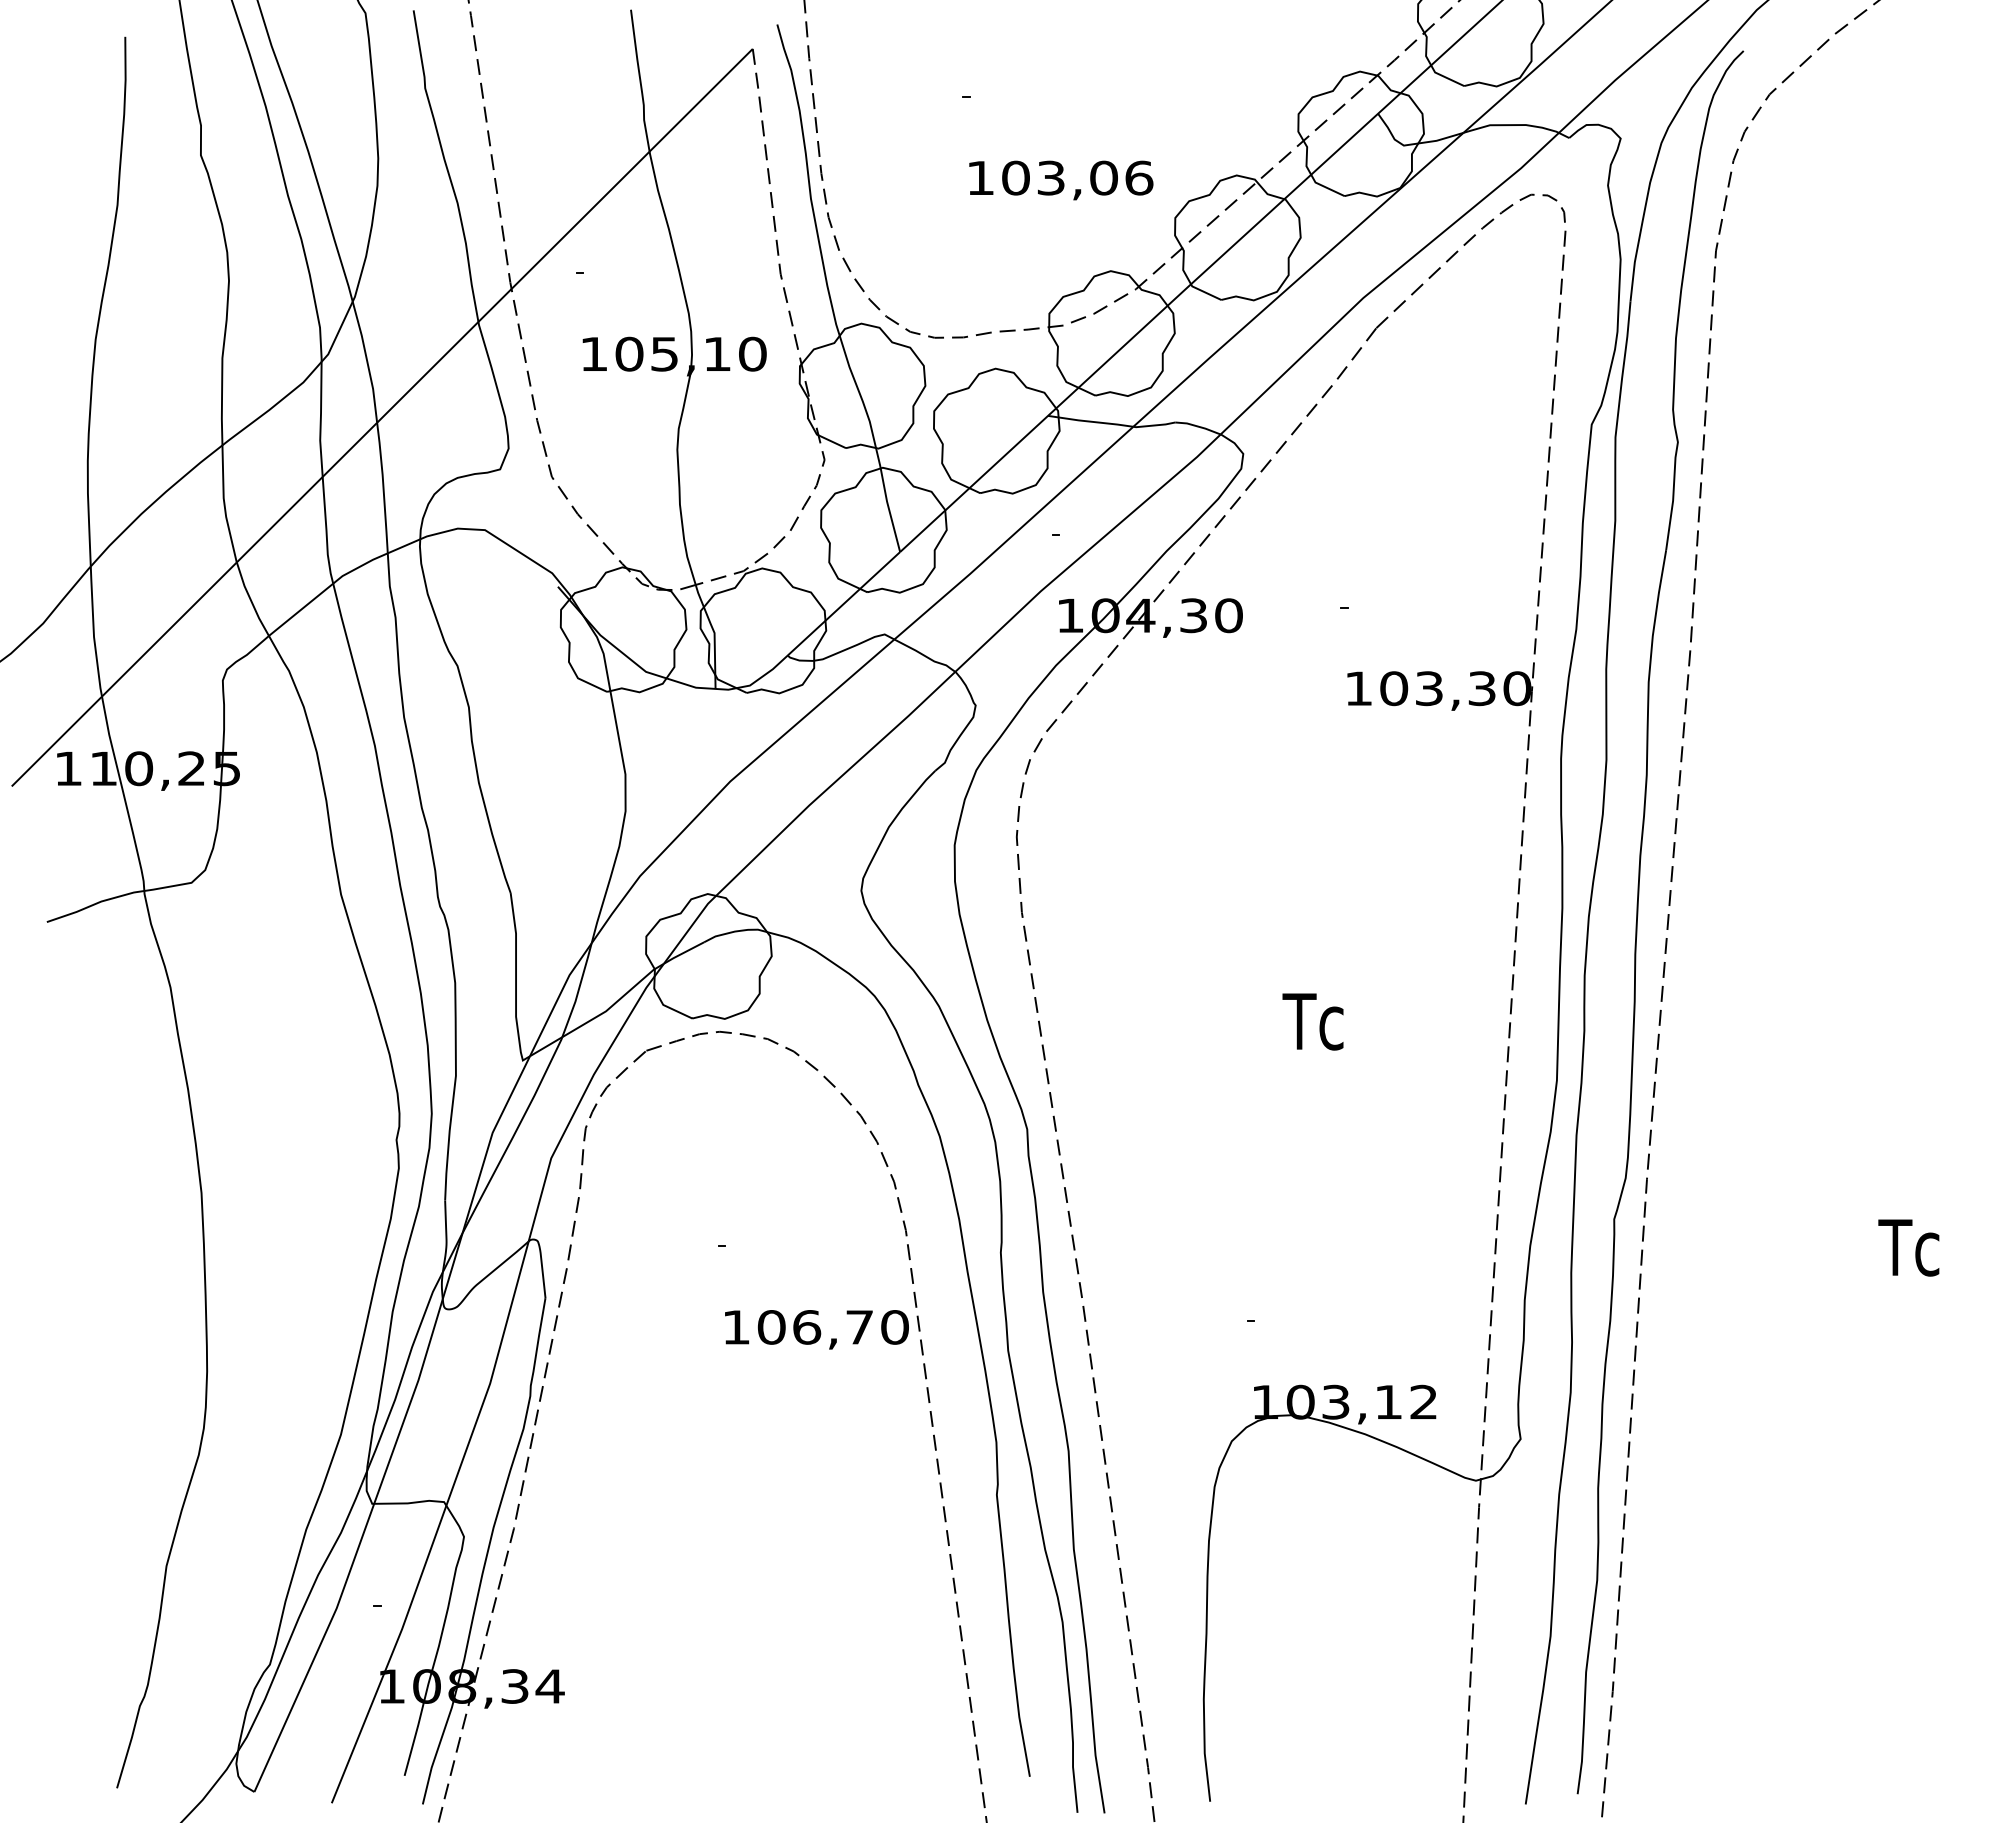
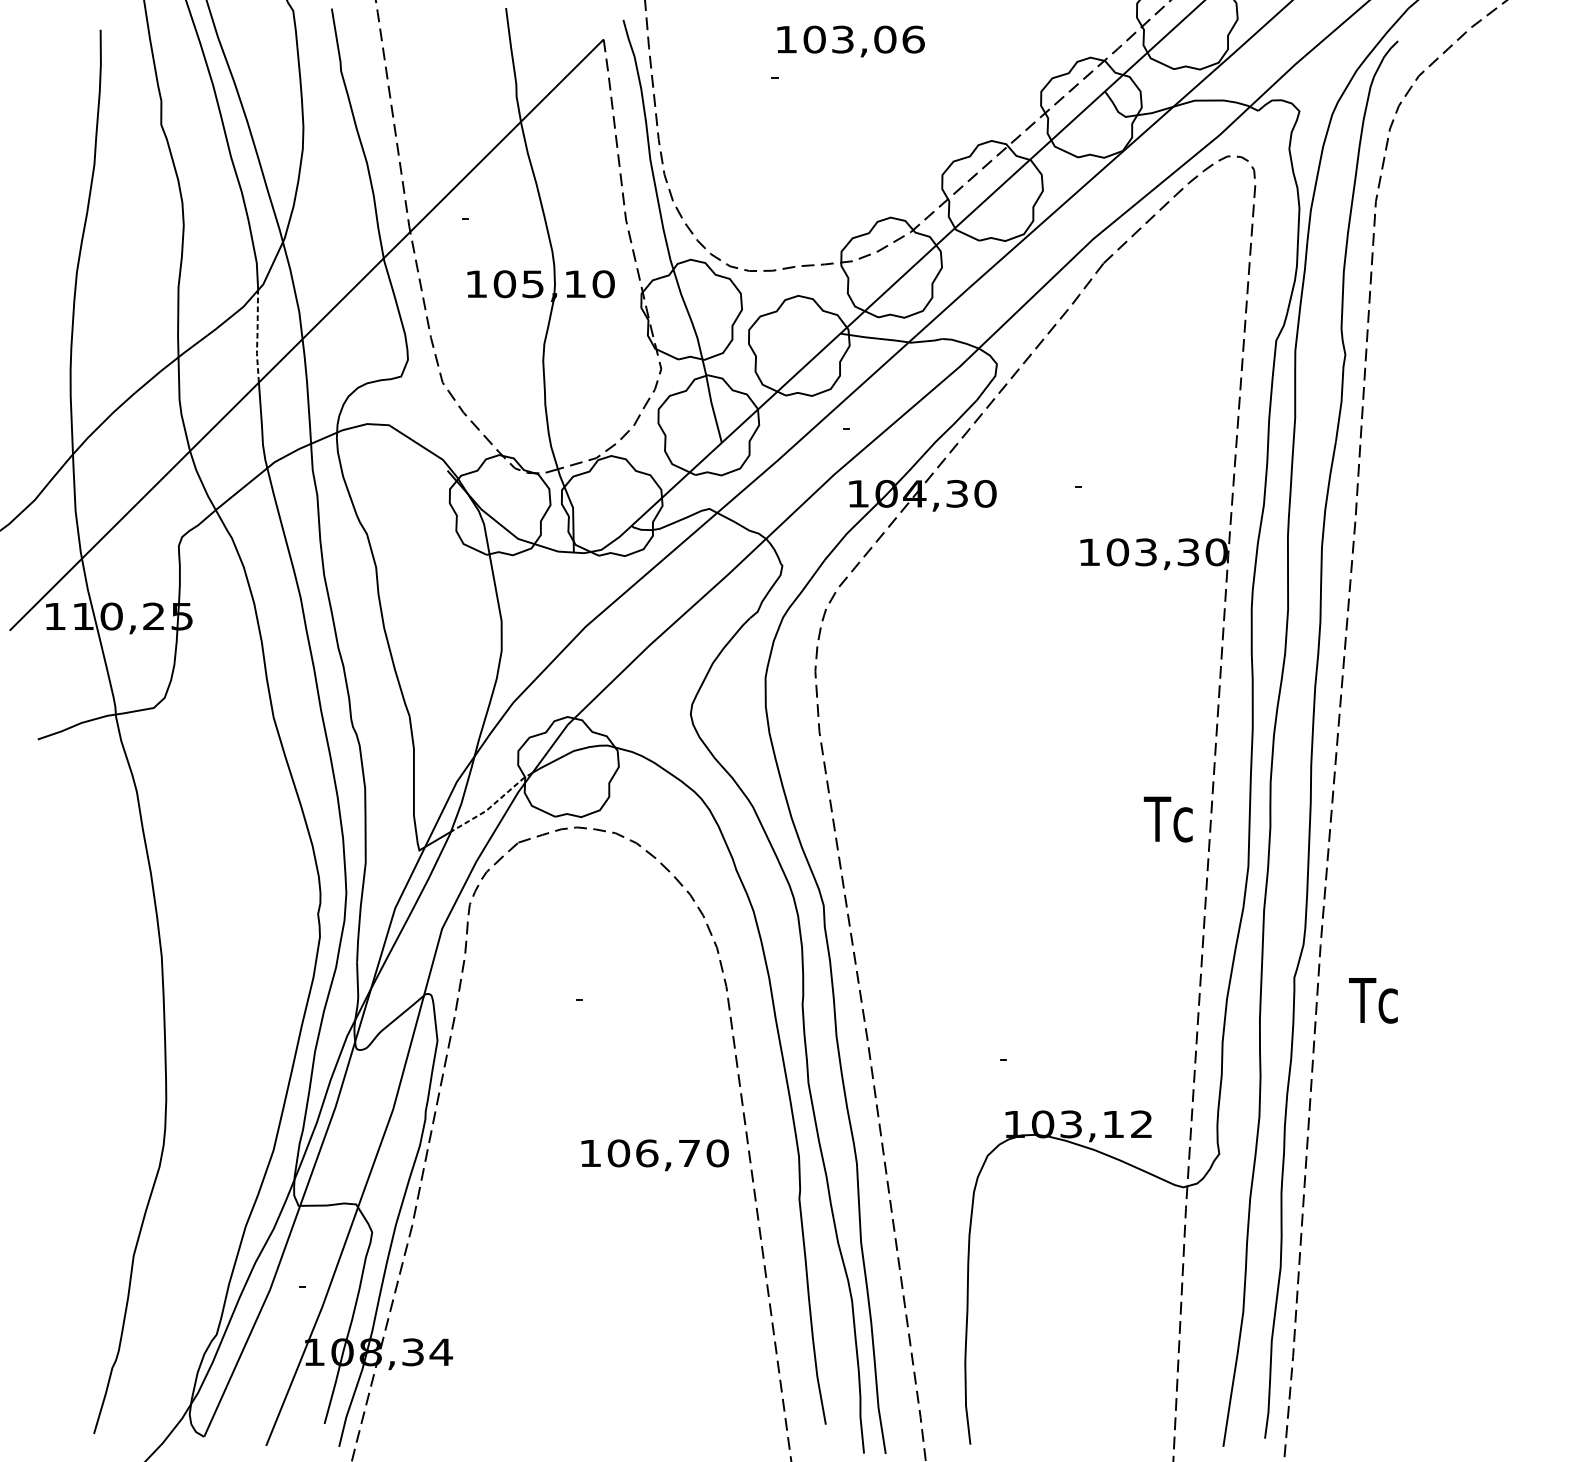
text: (1061, 180) -> (851, 41), moved
line: (320, 418) -> (257, 335), solid -> dashed
line: (614, 1003) -> (492, 804), solid -> dashed
text: (1312, 1021) -> (1167, 819), moved
text: (1908, 1247) -> (1373, 1000), moved
text: (816, 1329) -> (654, 1155), moved

